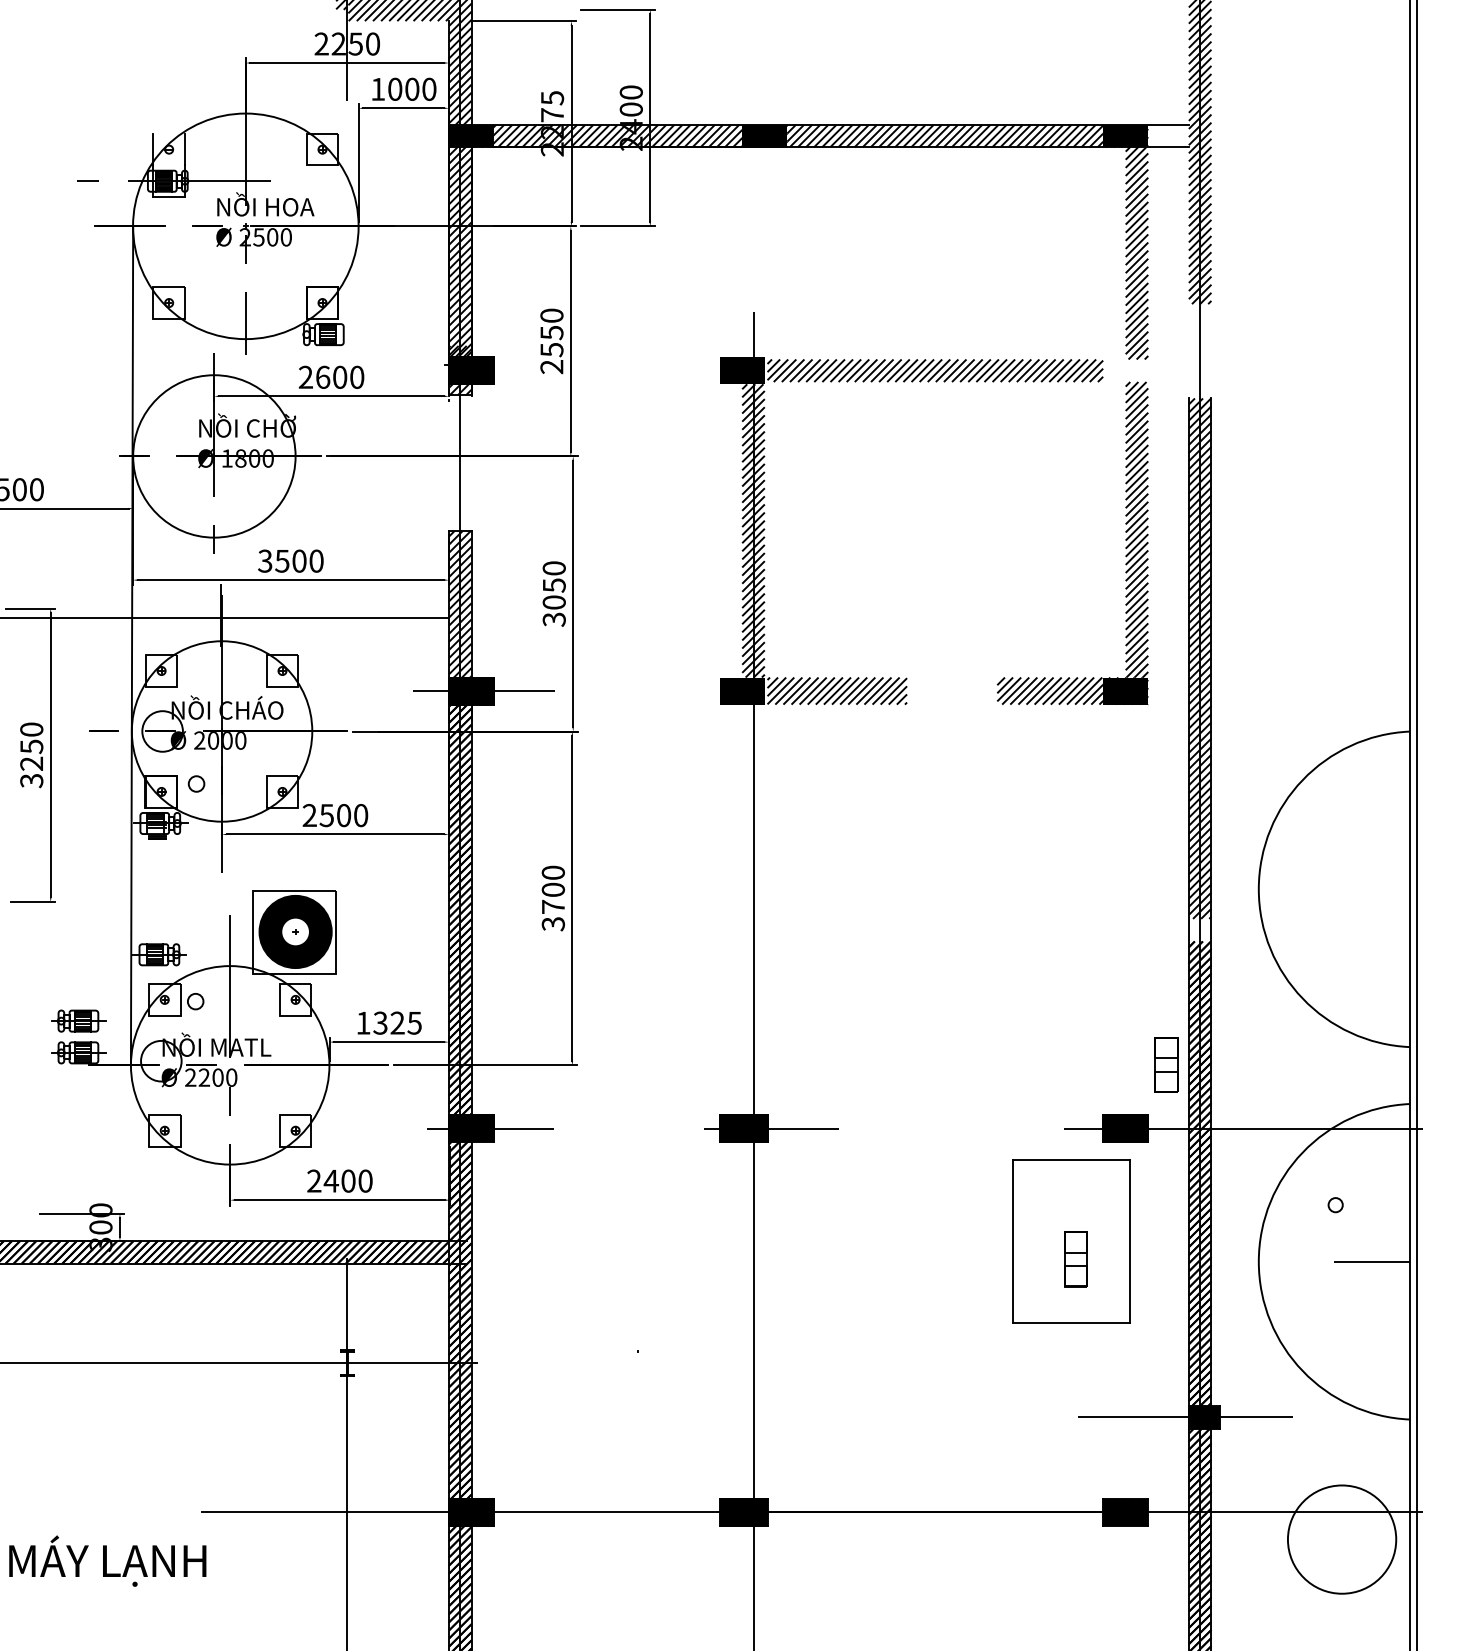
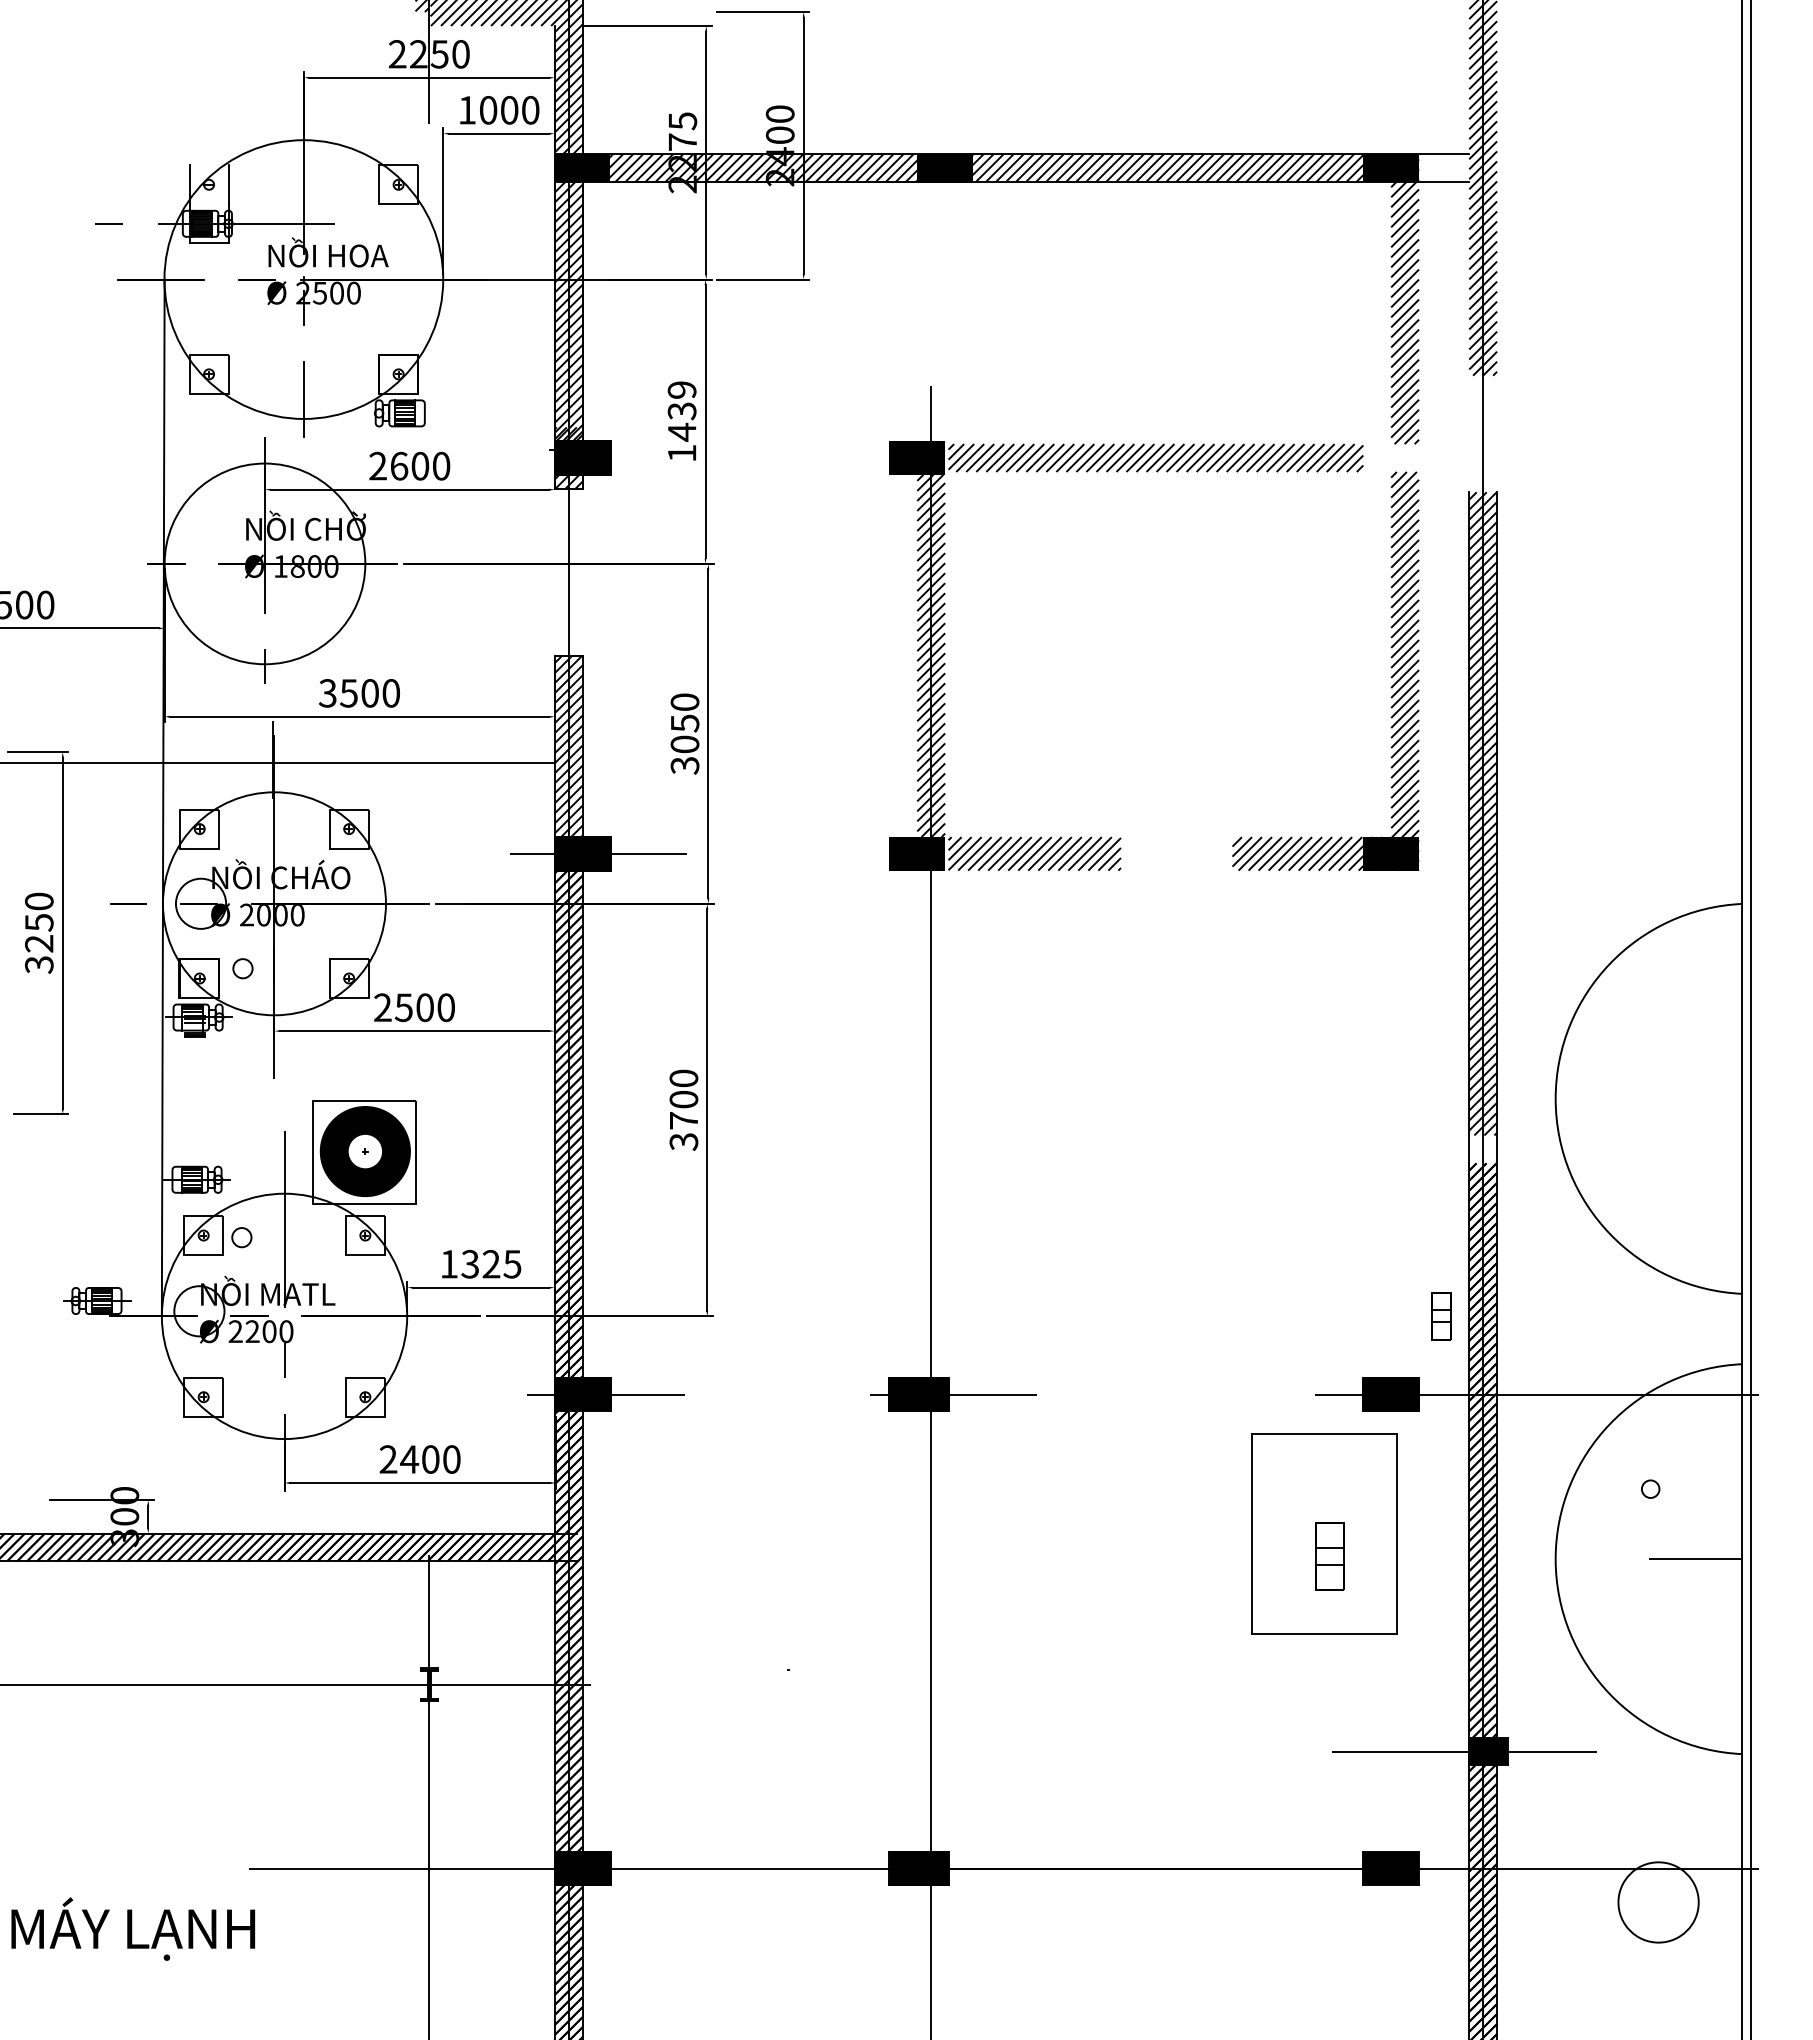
text: (551, 341) -> (681, 421), 2550 -> 1439
part: (78, 1020) -> (97, 1261), removed
part: (1165, 1065) -> (1440, 1316), size x0.7
circle: (1342, 1539) -> (1658, 1902), size x0.6

